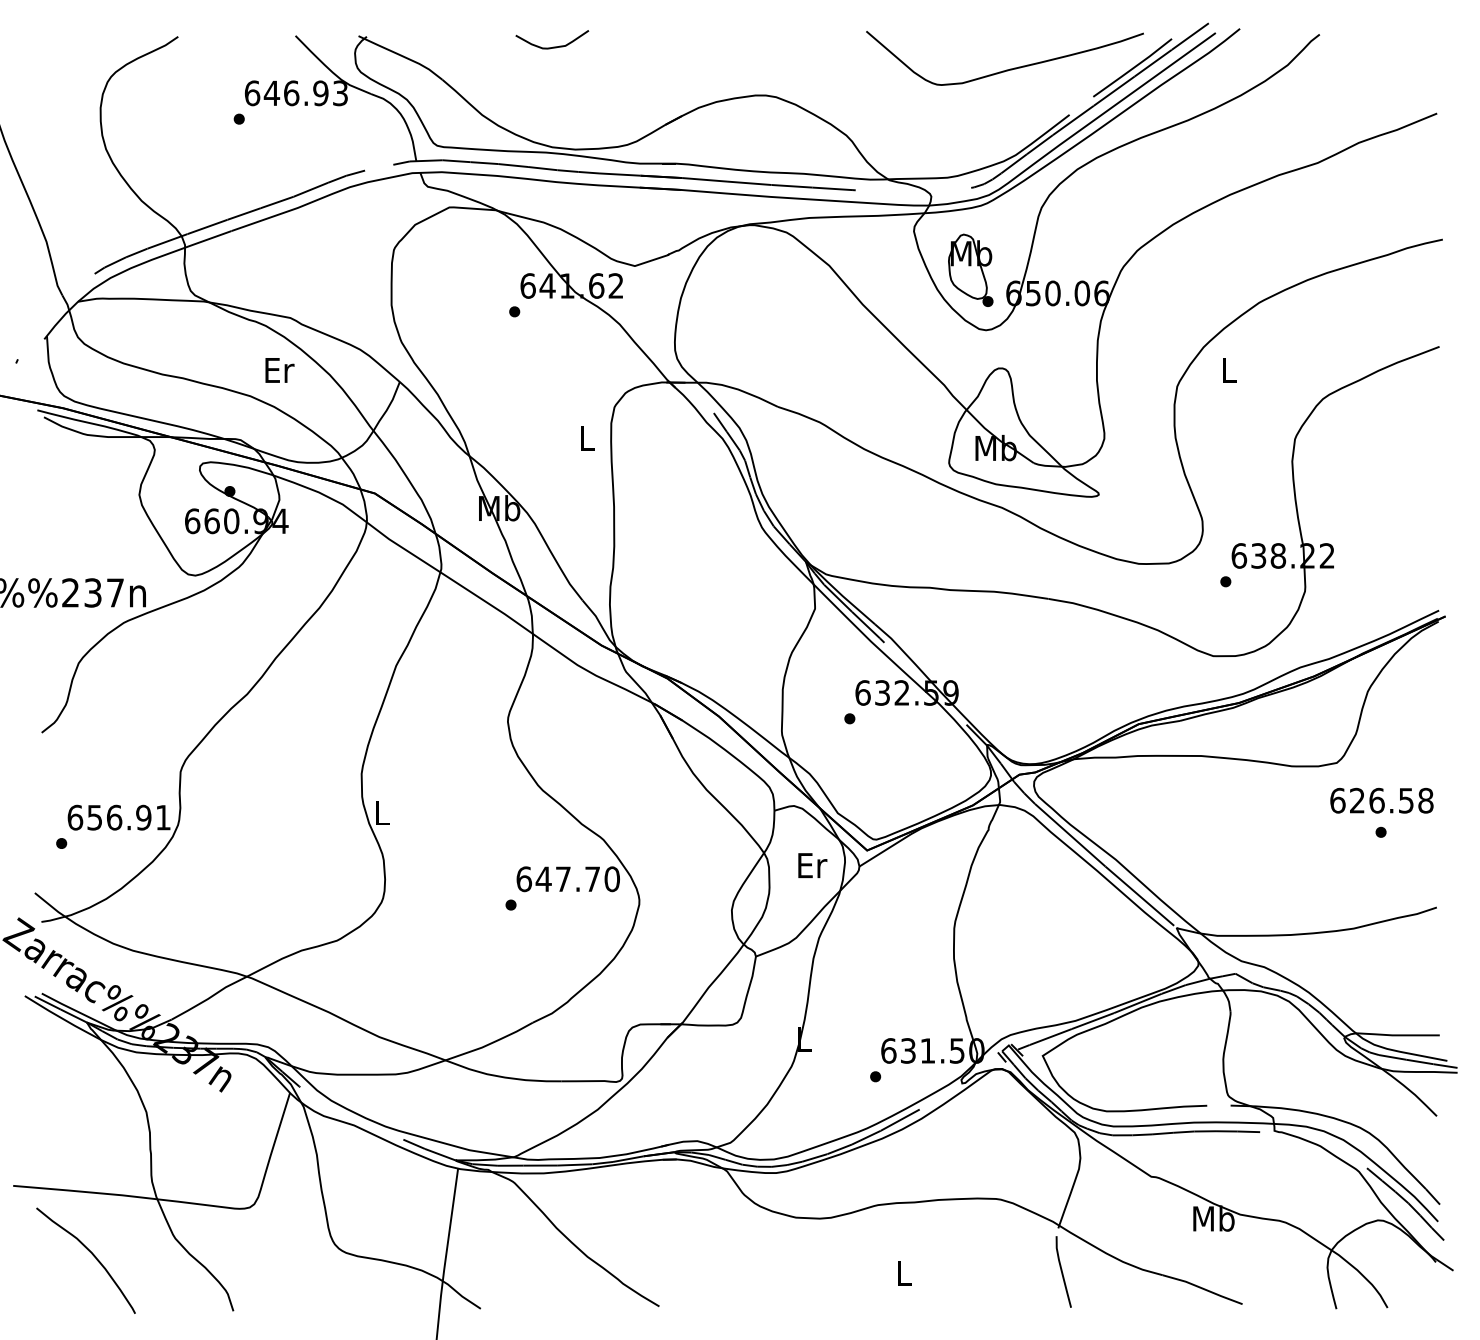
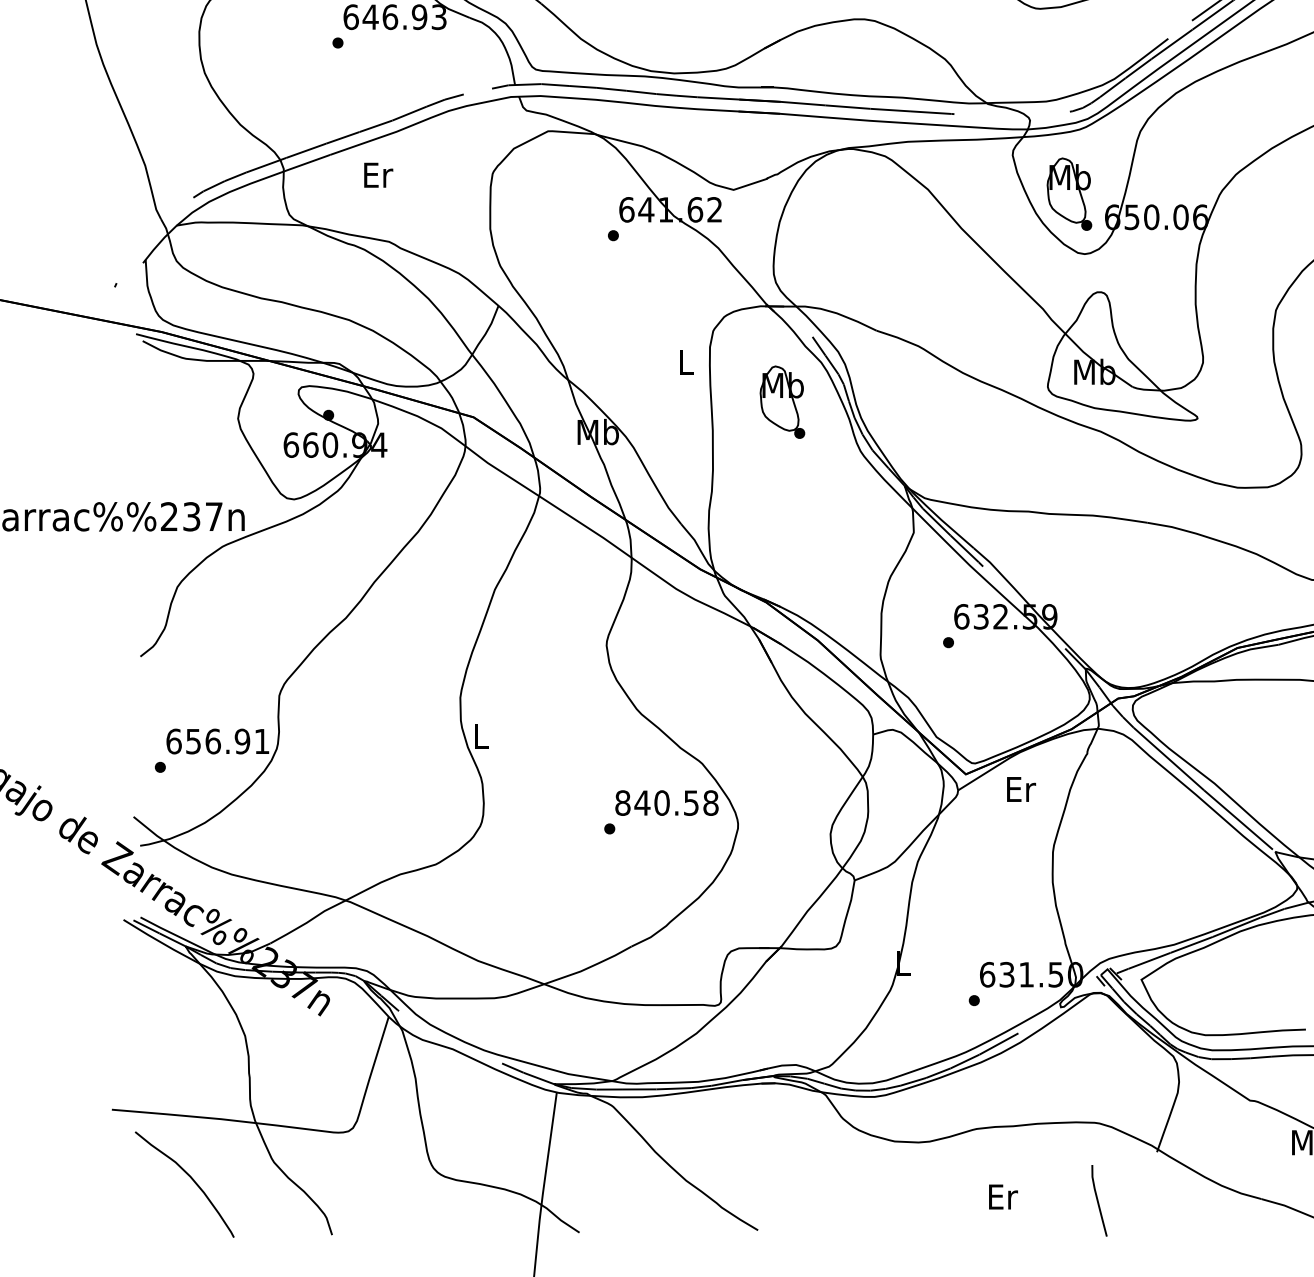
text: (279, 370) -> (378, 175), moved
part: (683, 477) -> (782, 401), added
text: (812, 865) -> (1021, 789), moved
text: (567, 879) -> (666, 803), 647.70 -> 840.58
curve: (1062, 1271) -> (1098, 1200), moved
text: (904, 1272) -> (1003, 1196), L -> Er

